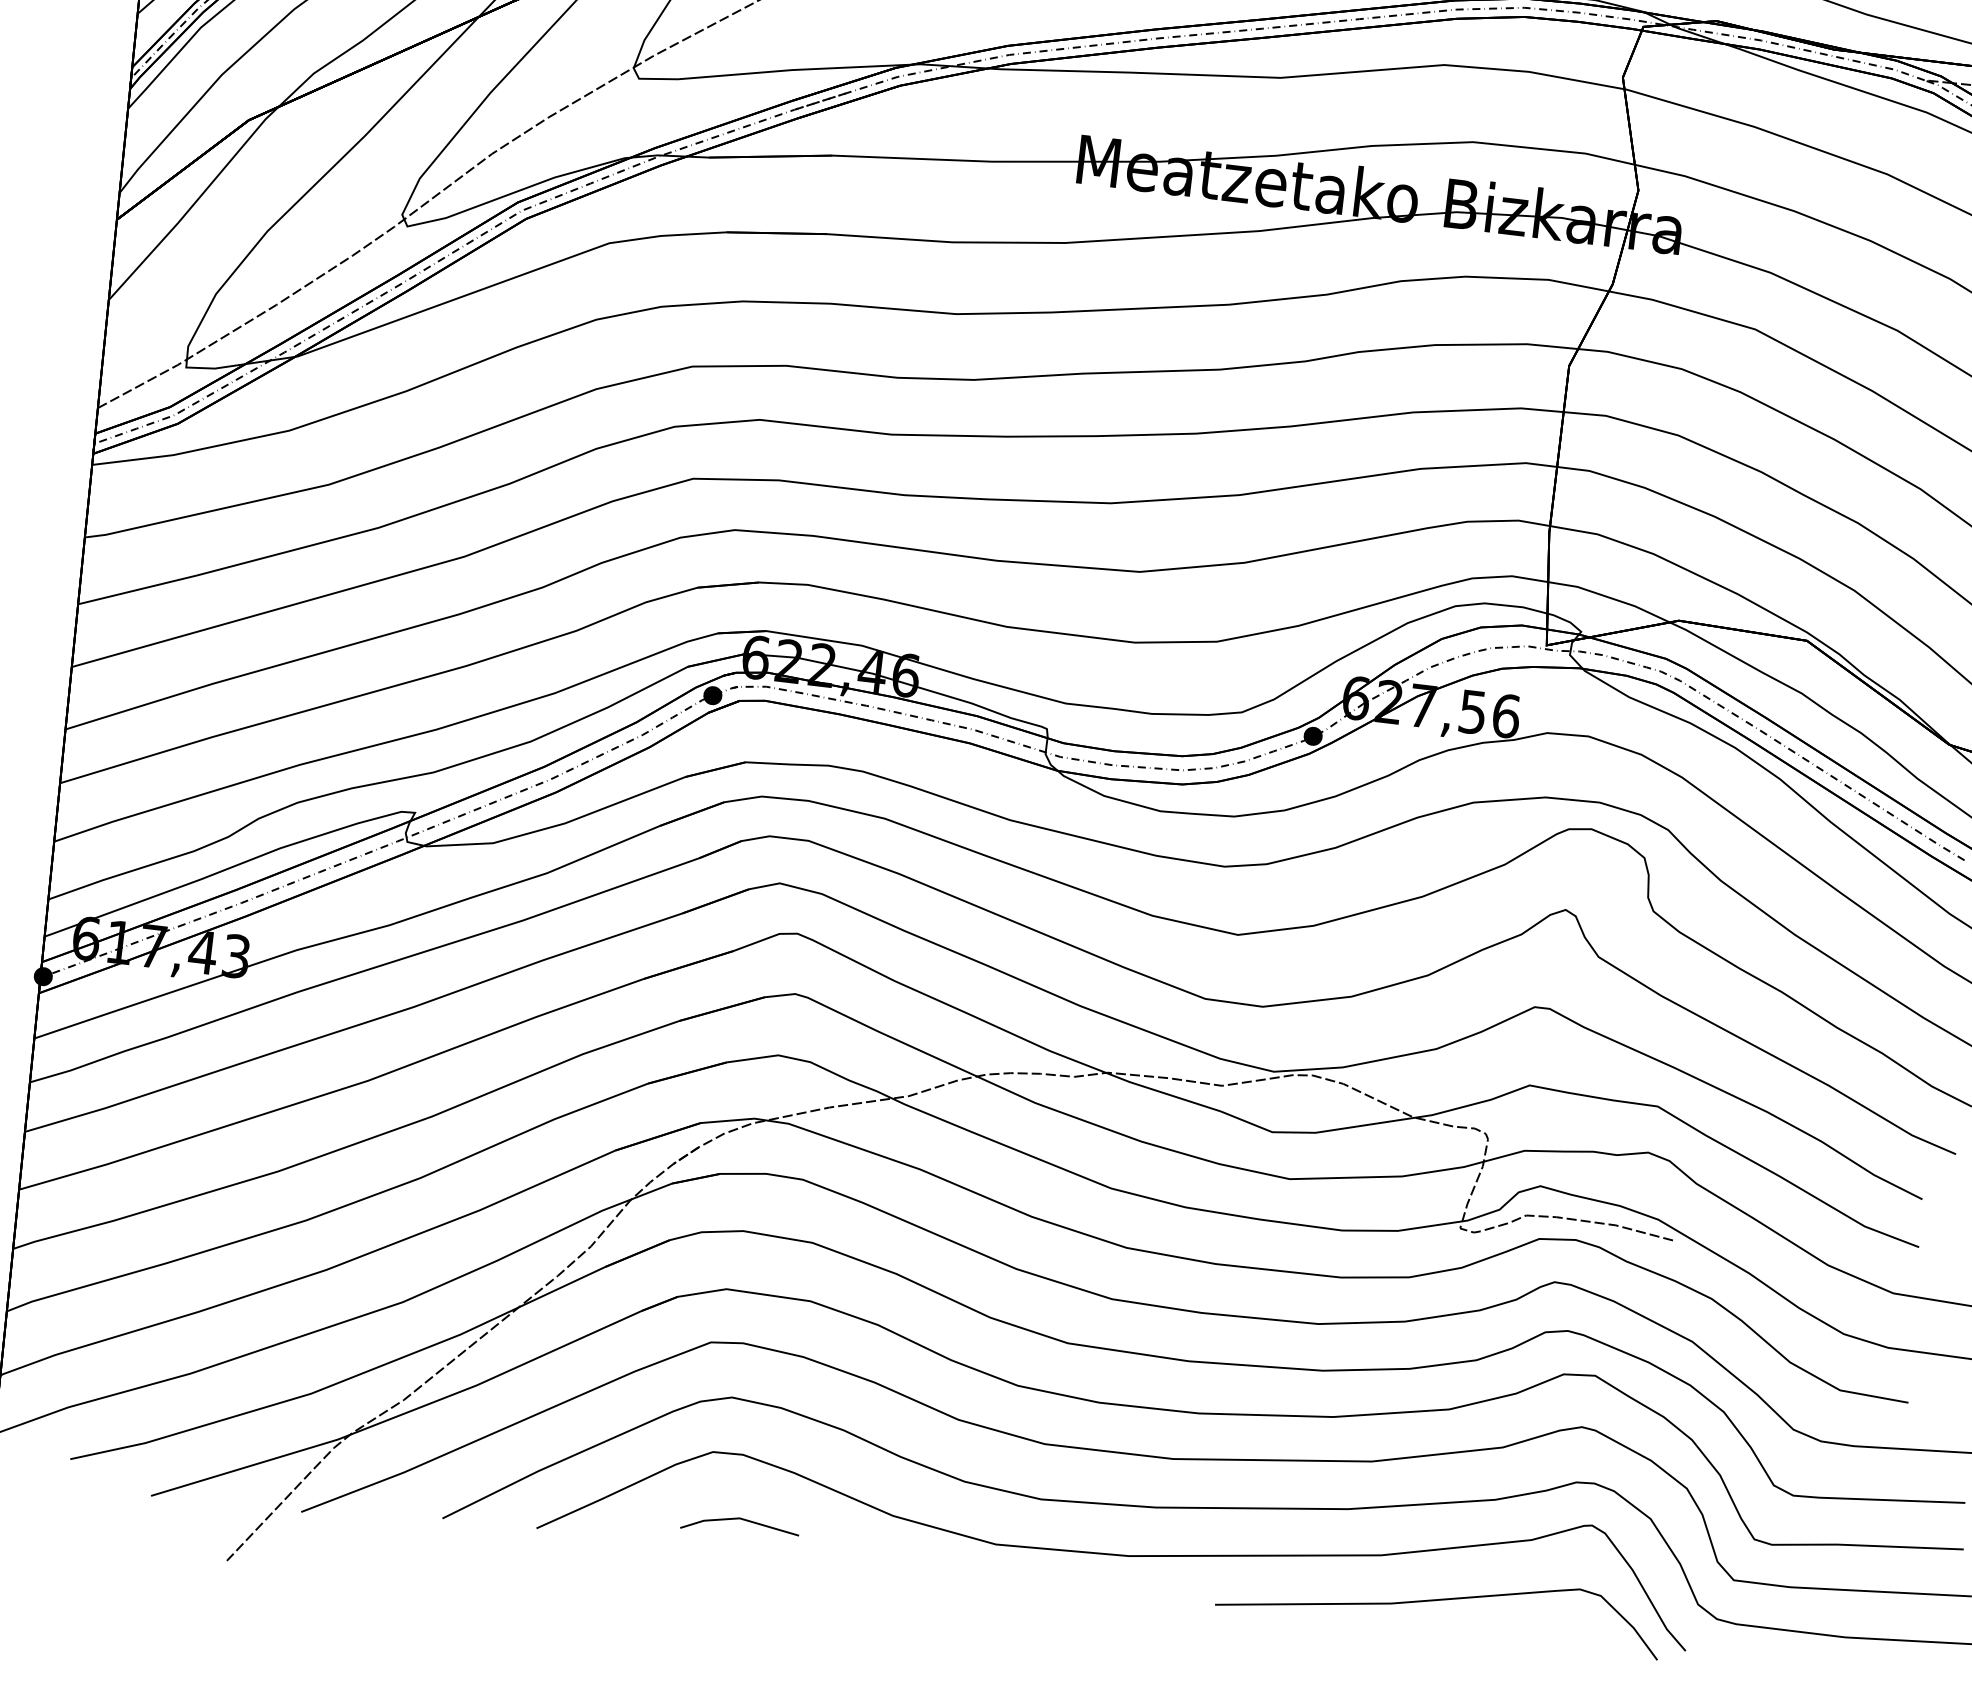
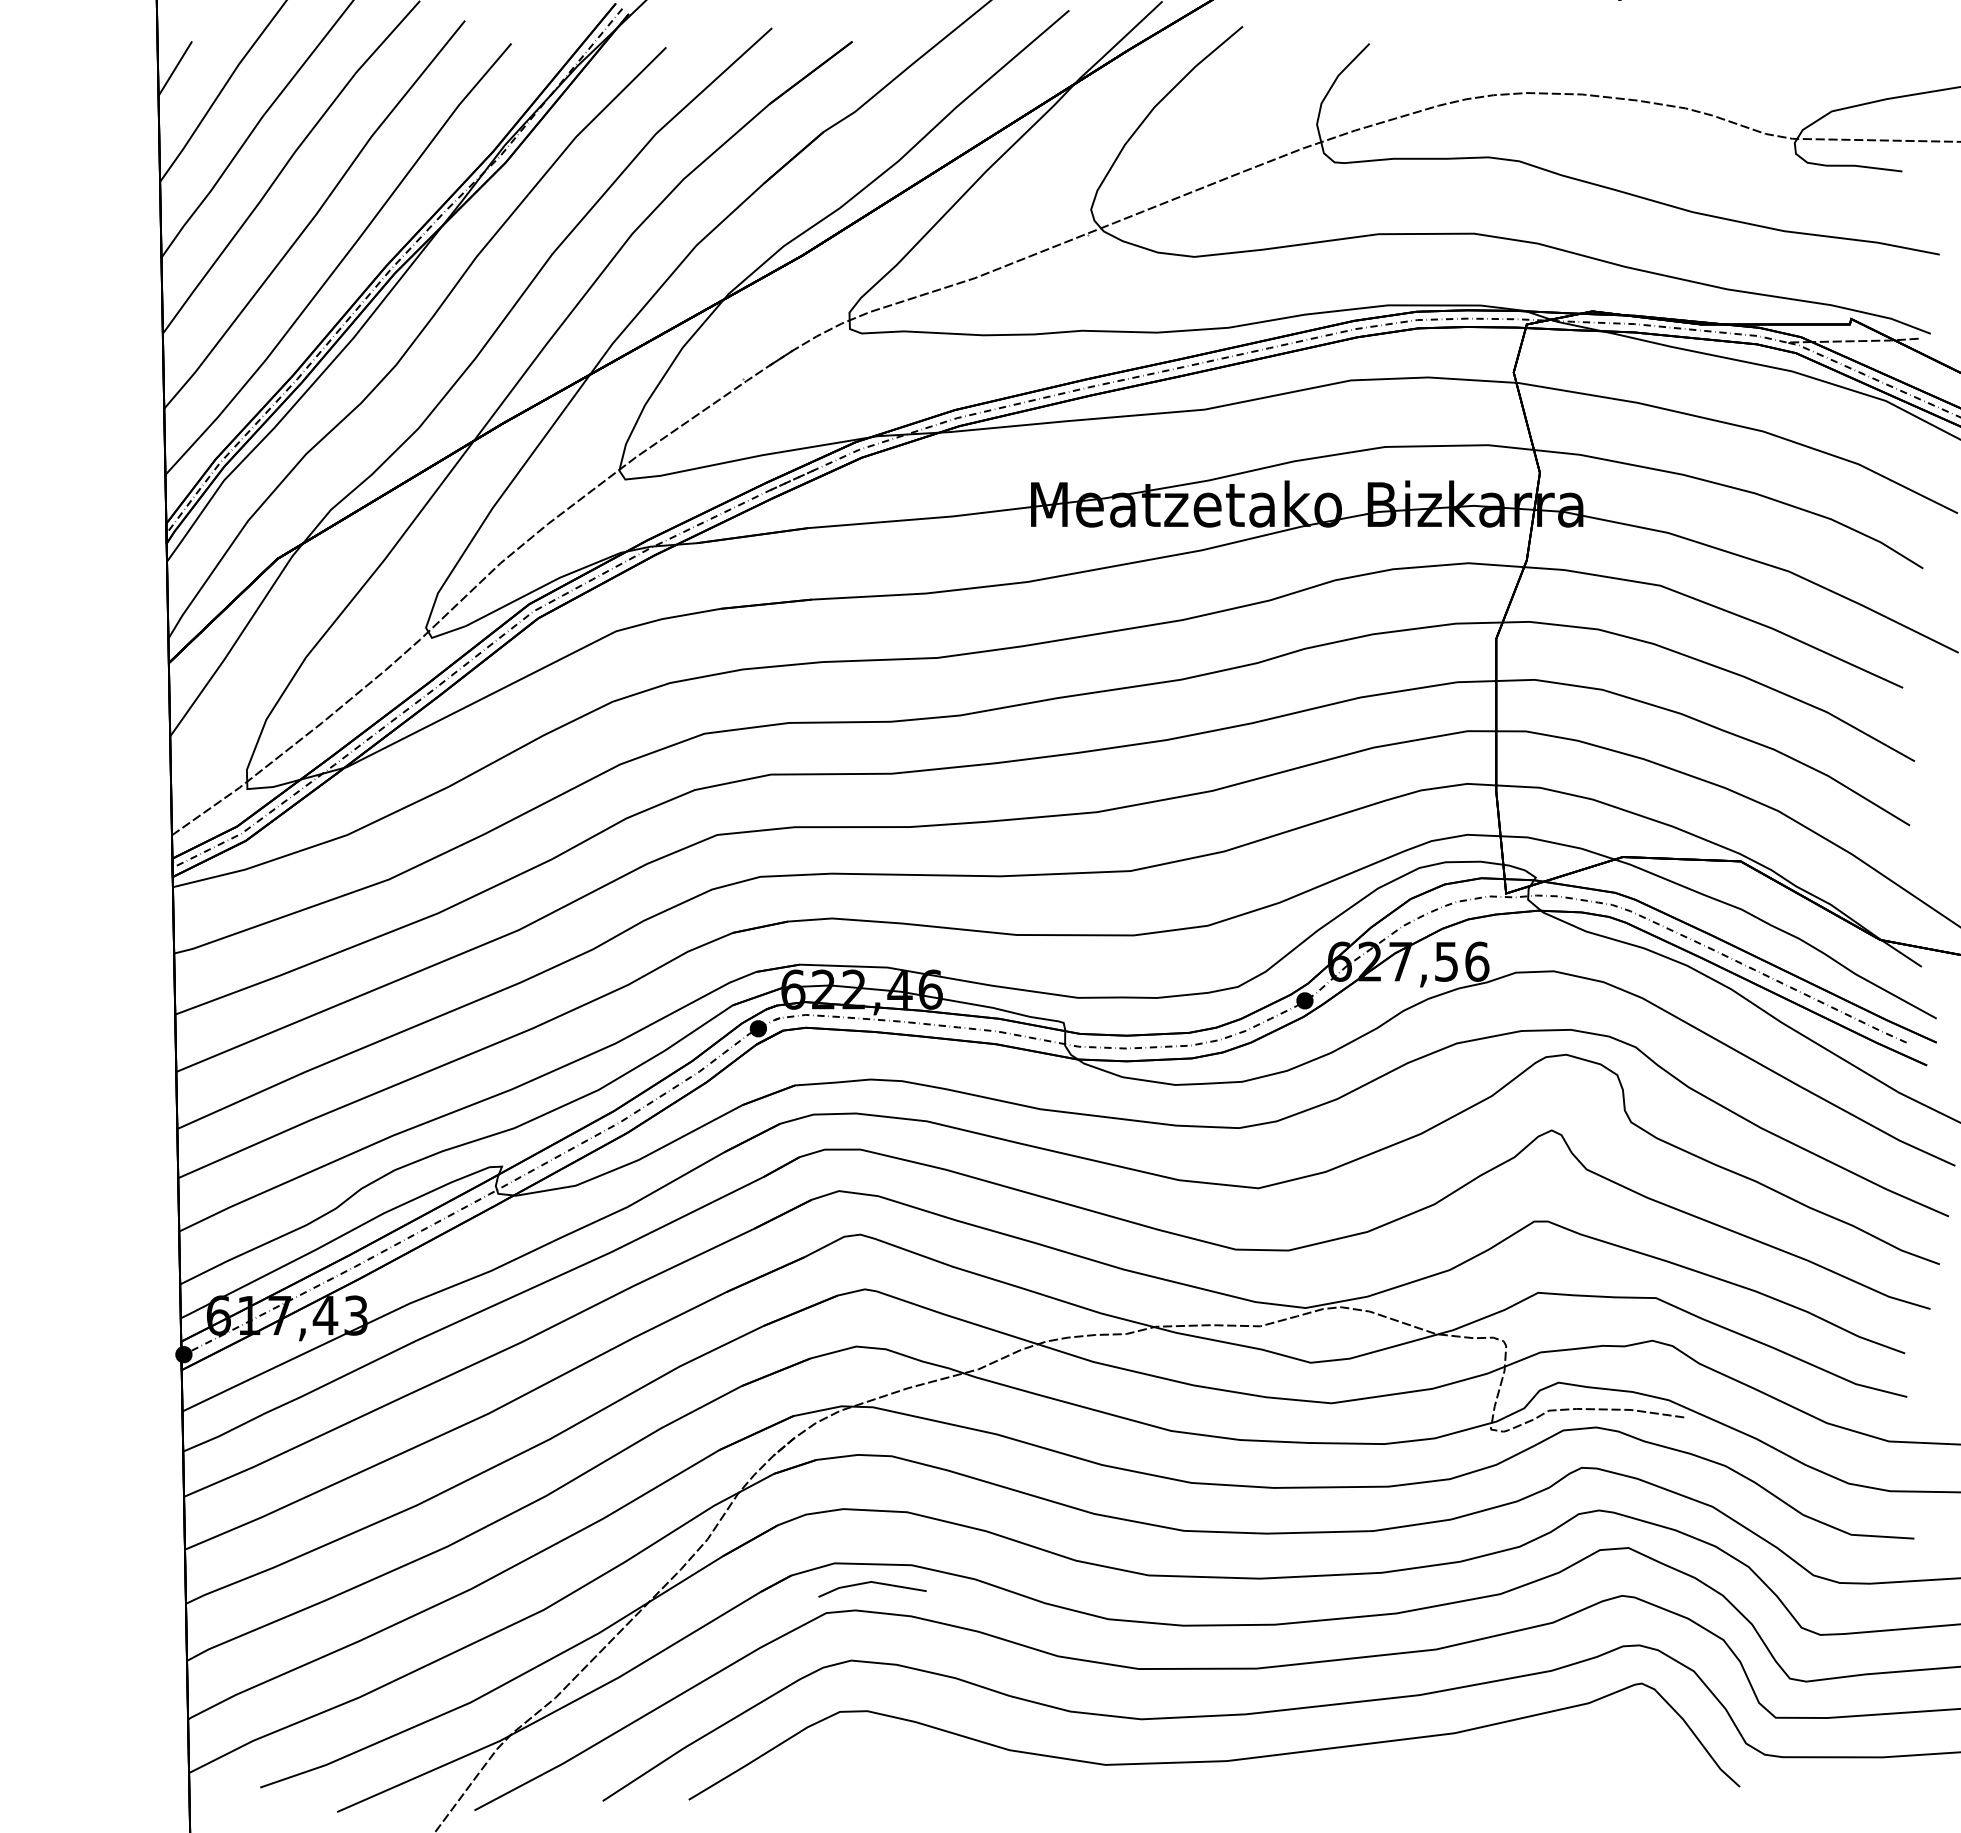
line: (741, 1520) -> (873, 1583), moved
curve: (1438, 1601) -> (1511, 1768), removed

